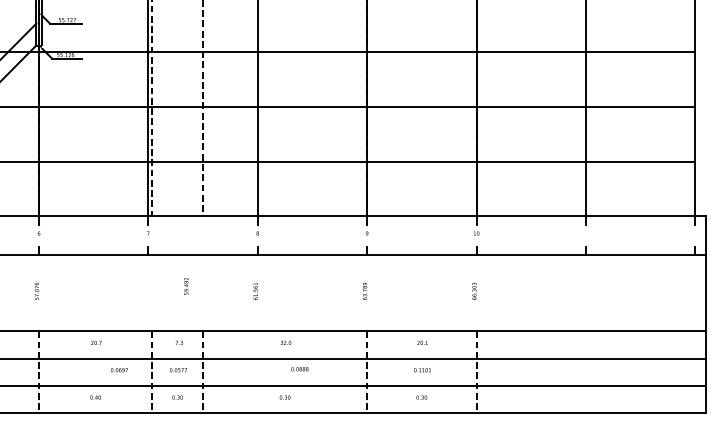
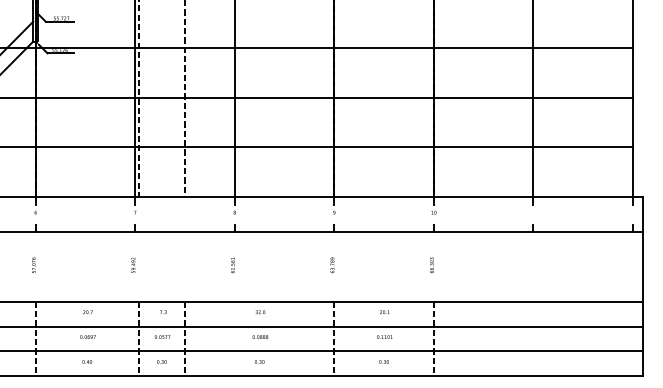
text: (186, 286) -> (133, 265), moved
text: (299, 369) -> (260, 337), moved
text: (118, 370) -> (87, 337), moved

